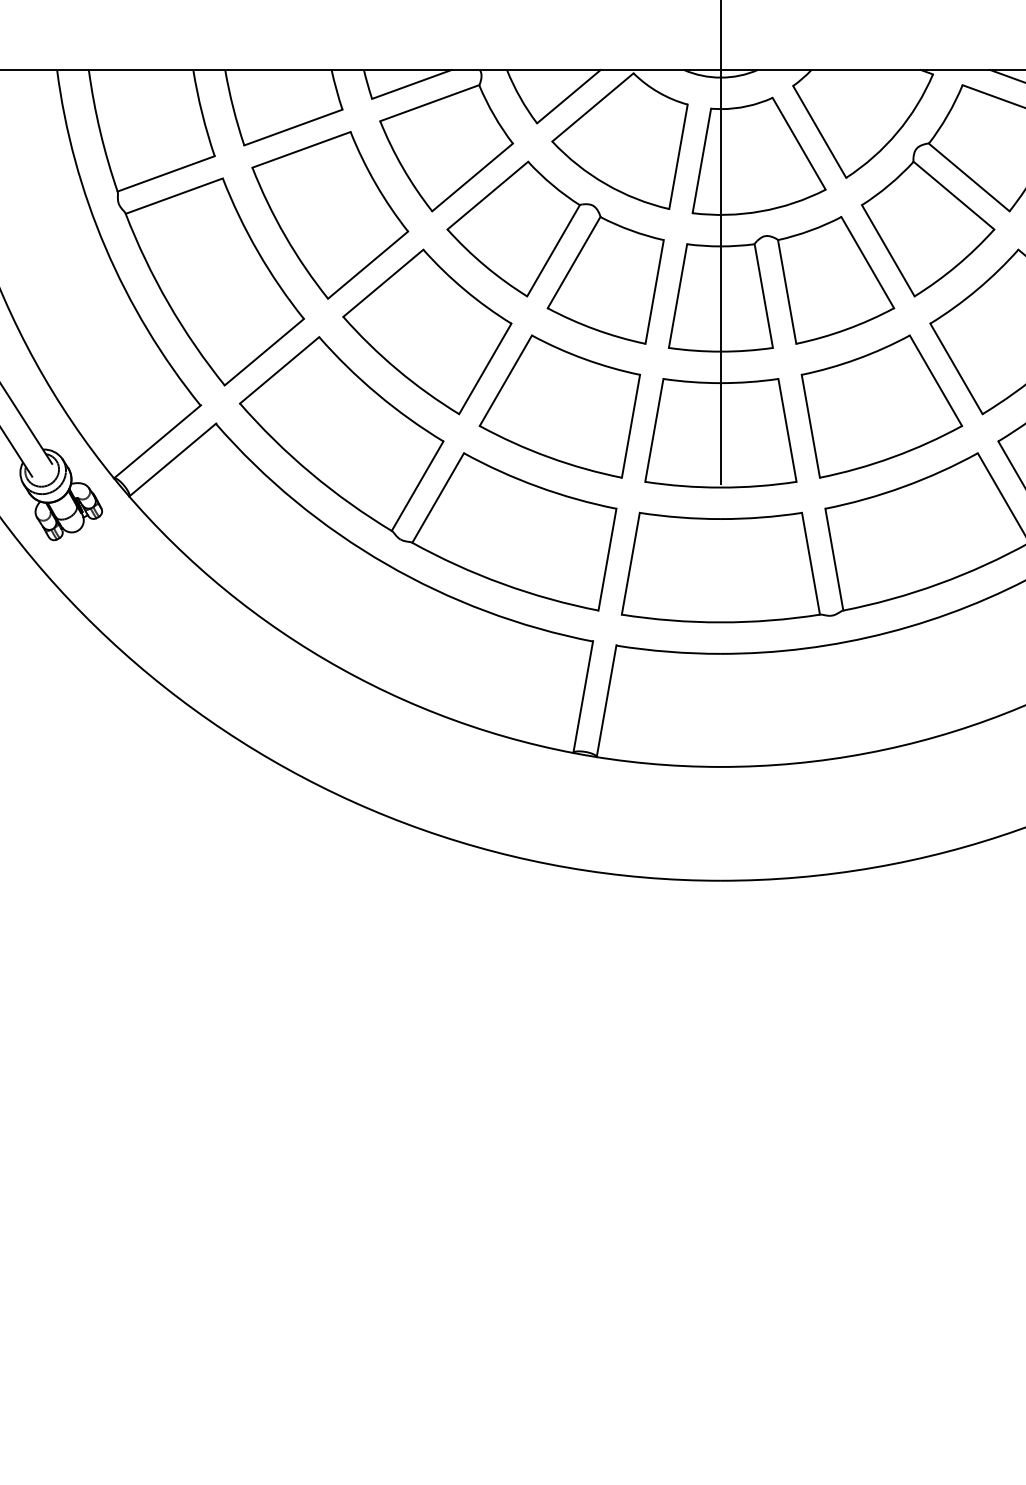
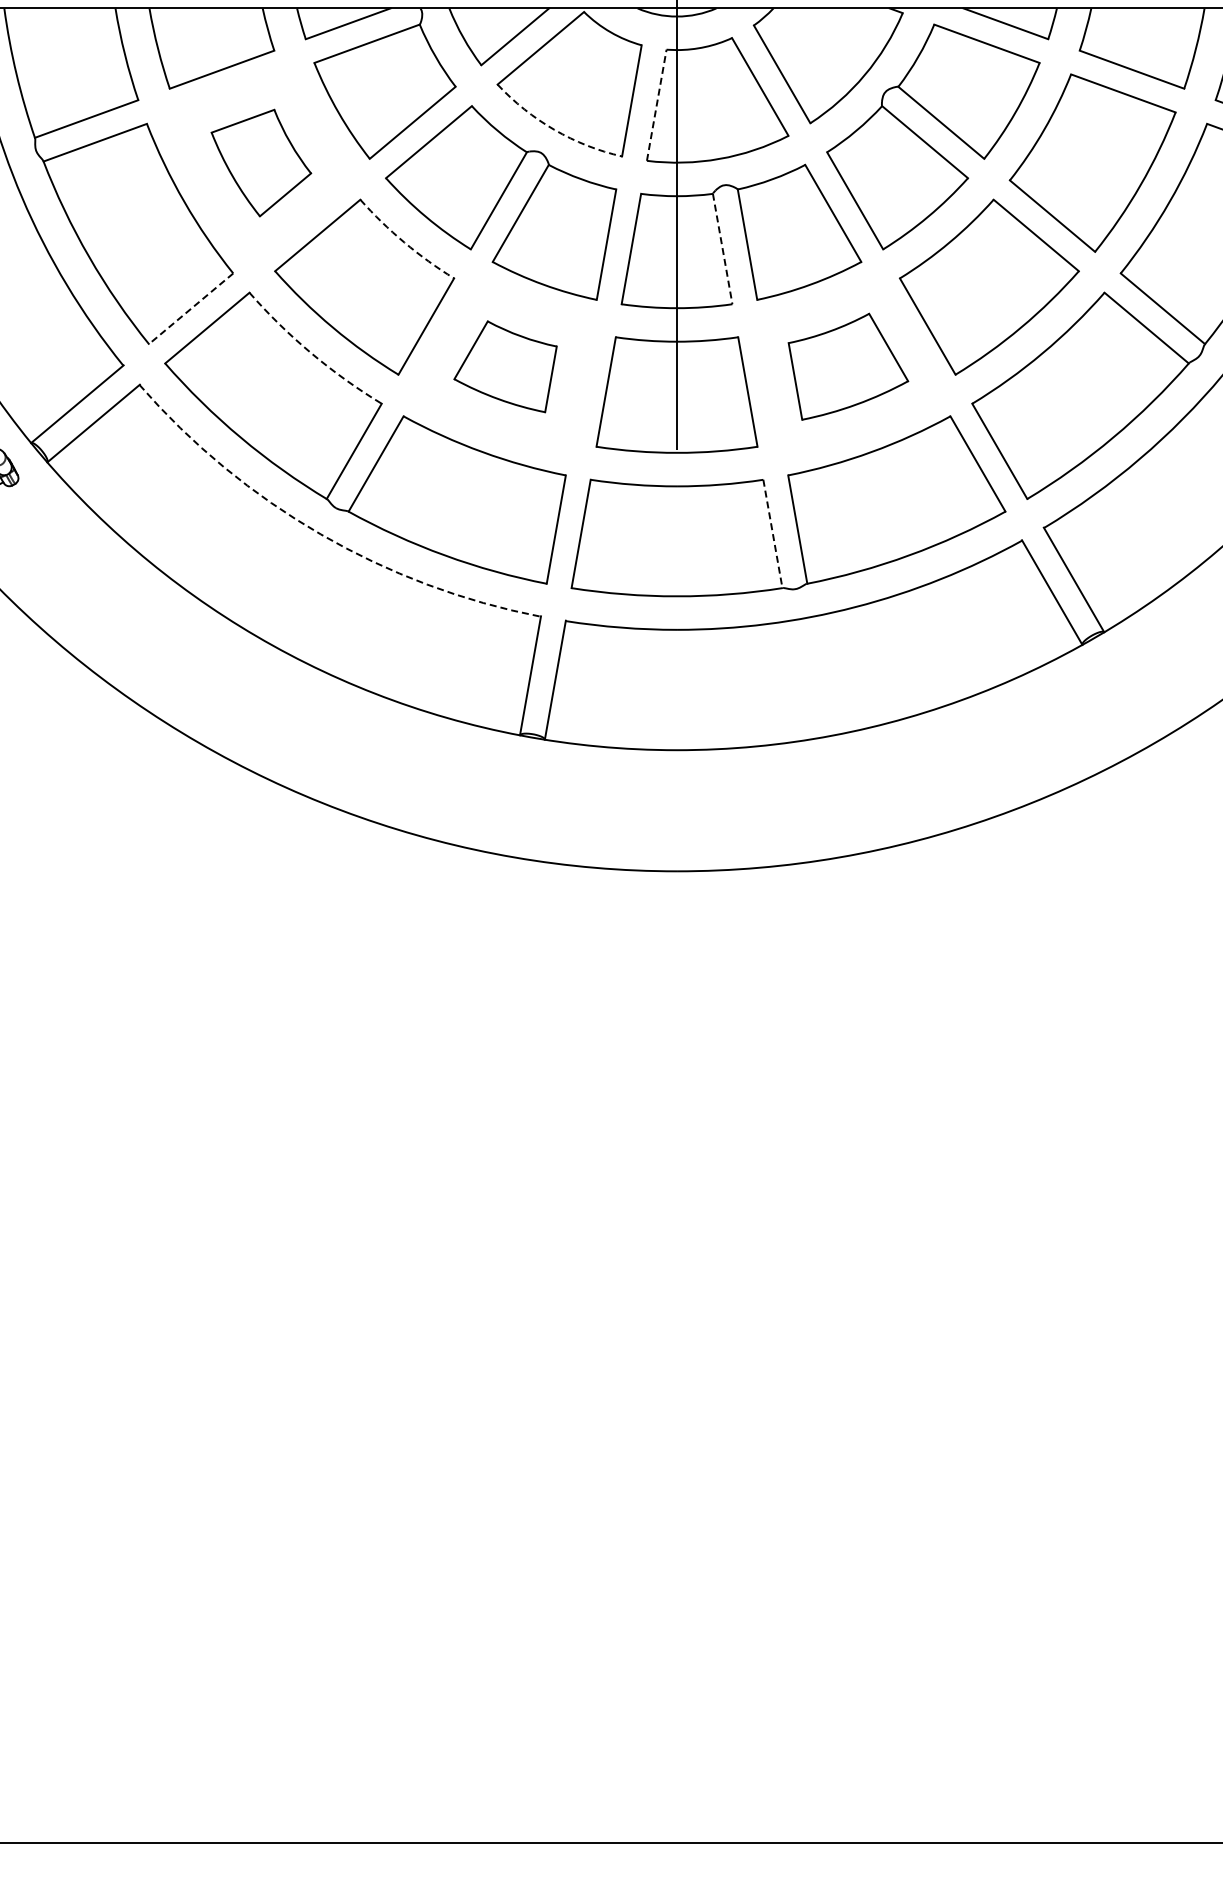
line: (701, 160) -> (656, 104), solid -> dashed
arc: (605, 183) -> (554, 129), solid -> dashed
part: (330, 214) -> (261, 162), size x0.6
arc: (464, 289) -> (404, 242), solid -> dashed
line: (763, 296) -> (722, 249), solid -> dashed
line: (264, 351) -> (191, 308), solid -> dashed
arc: (377, 394) -> (311, 353), solid -> dashed
part: (559, 406) -> (505, 366), size x0.6
part: (882, 406) -> (848, 366), size x0.7
line: (810, 563) -> (772, 533), solid -> dashed
arc: (385, 564) -> (320, 534), solid -> dashed

